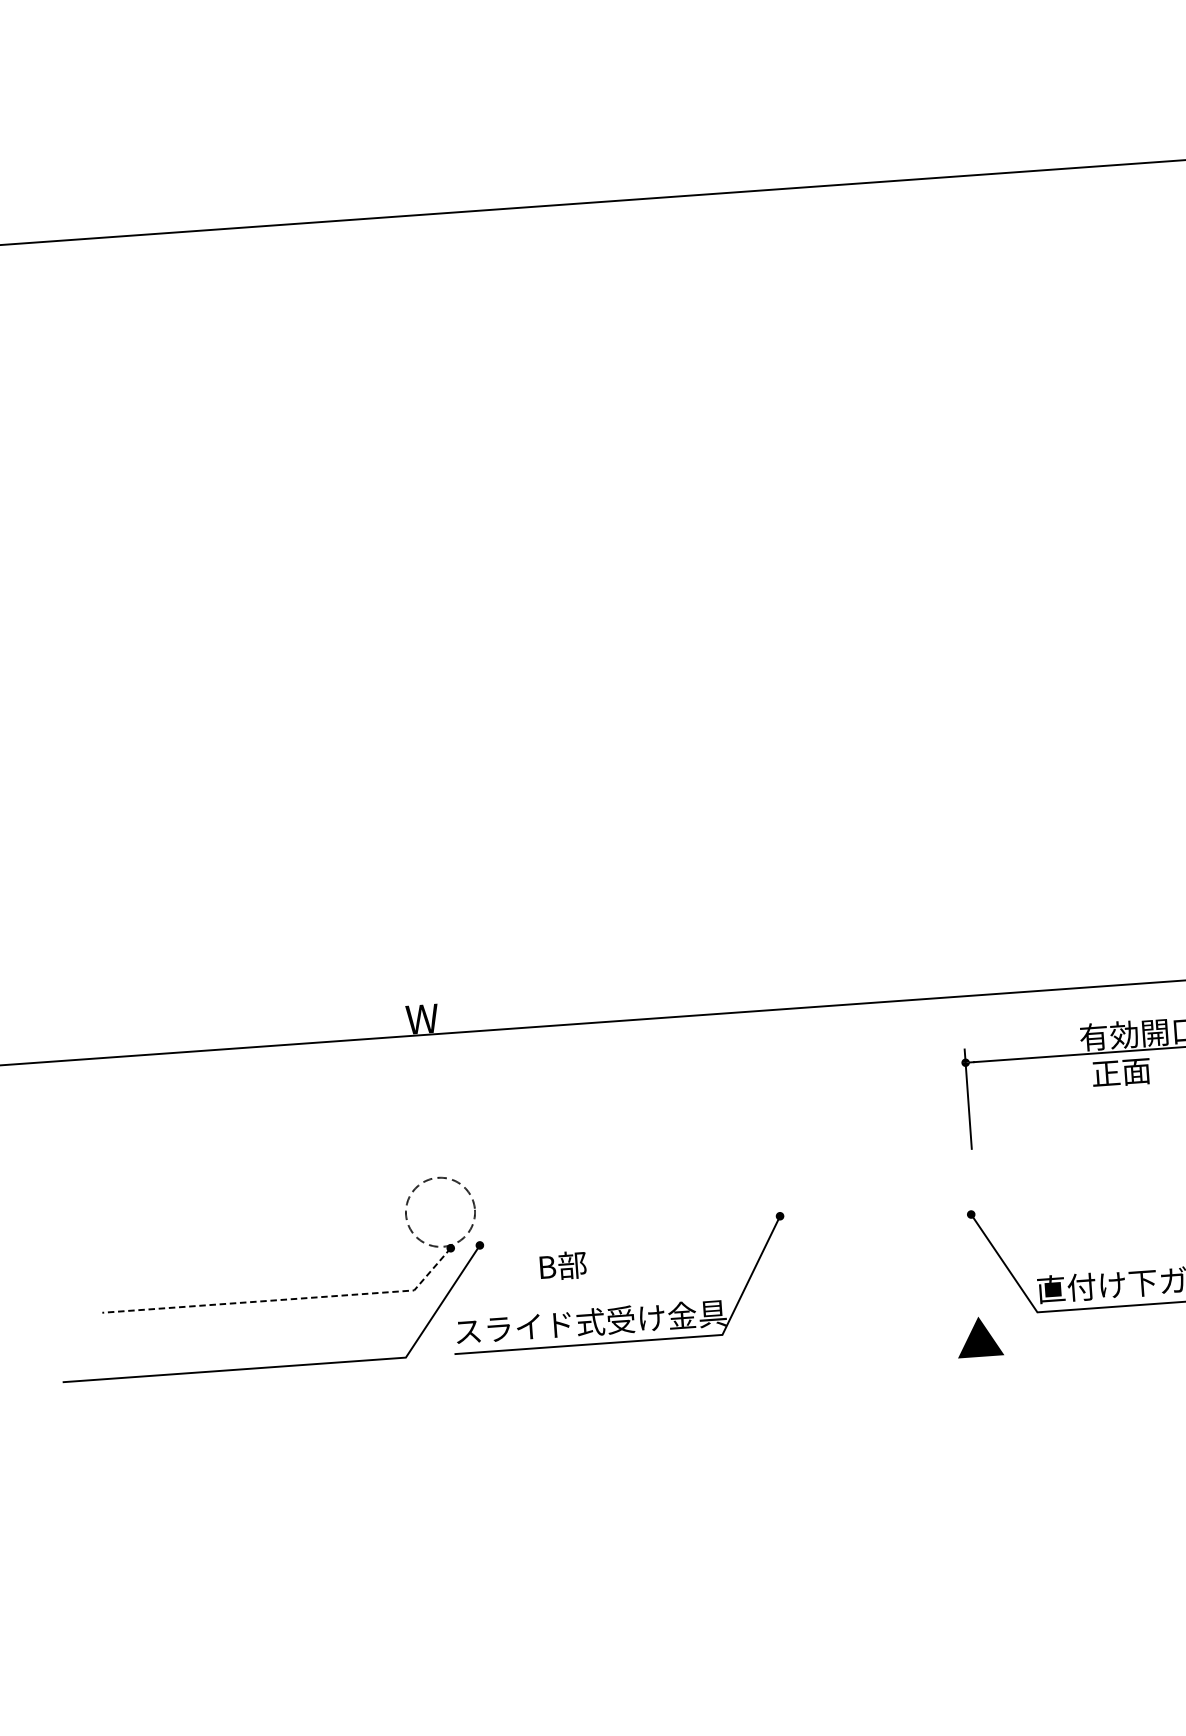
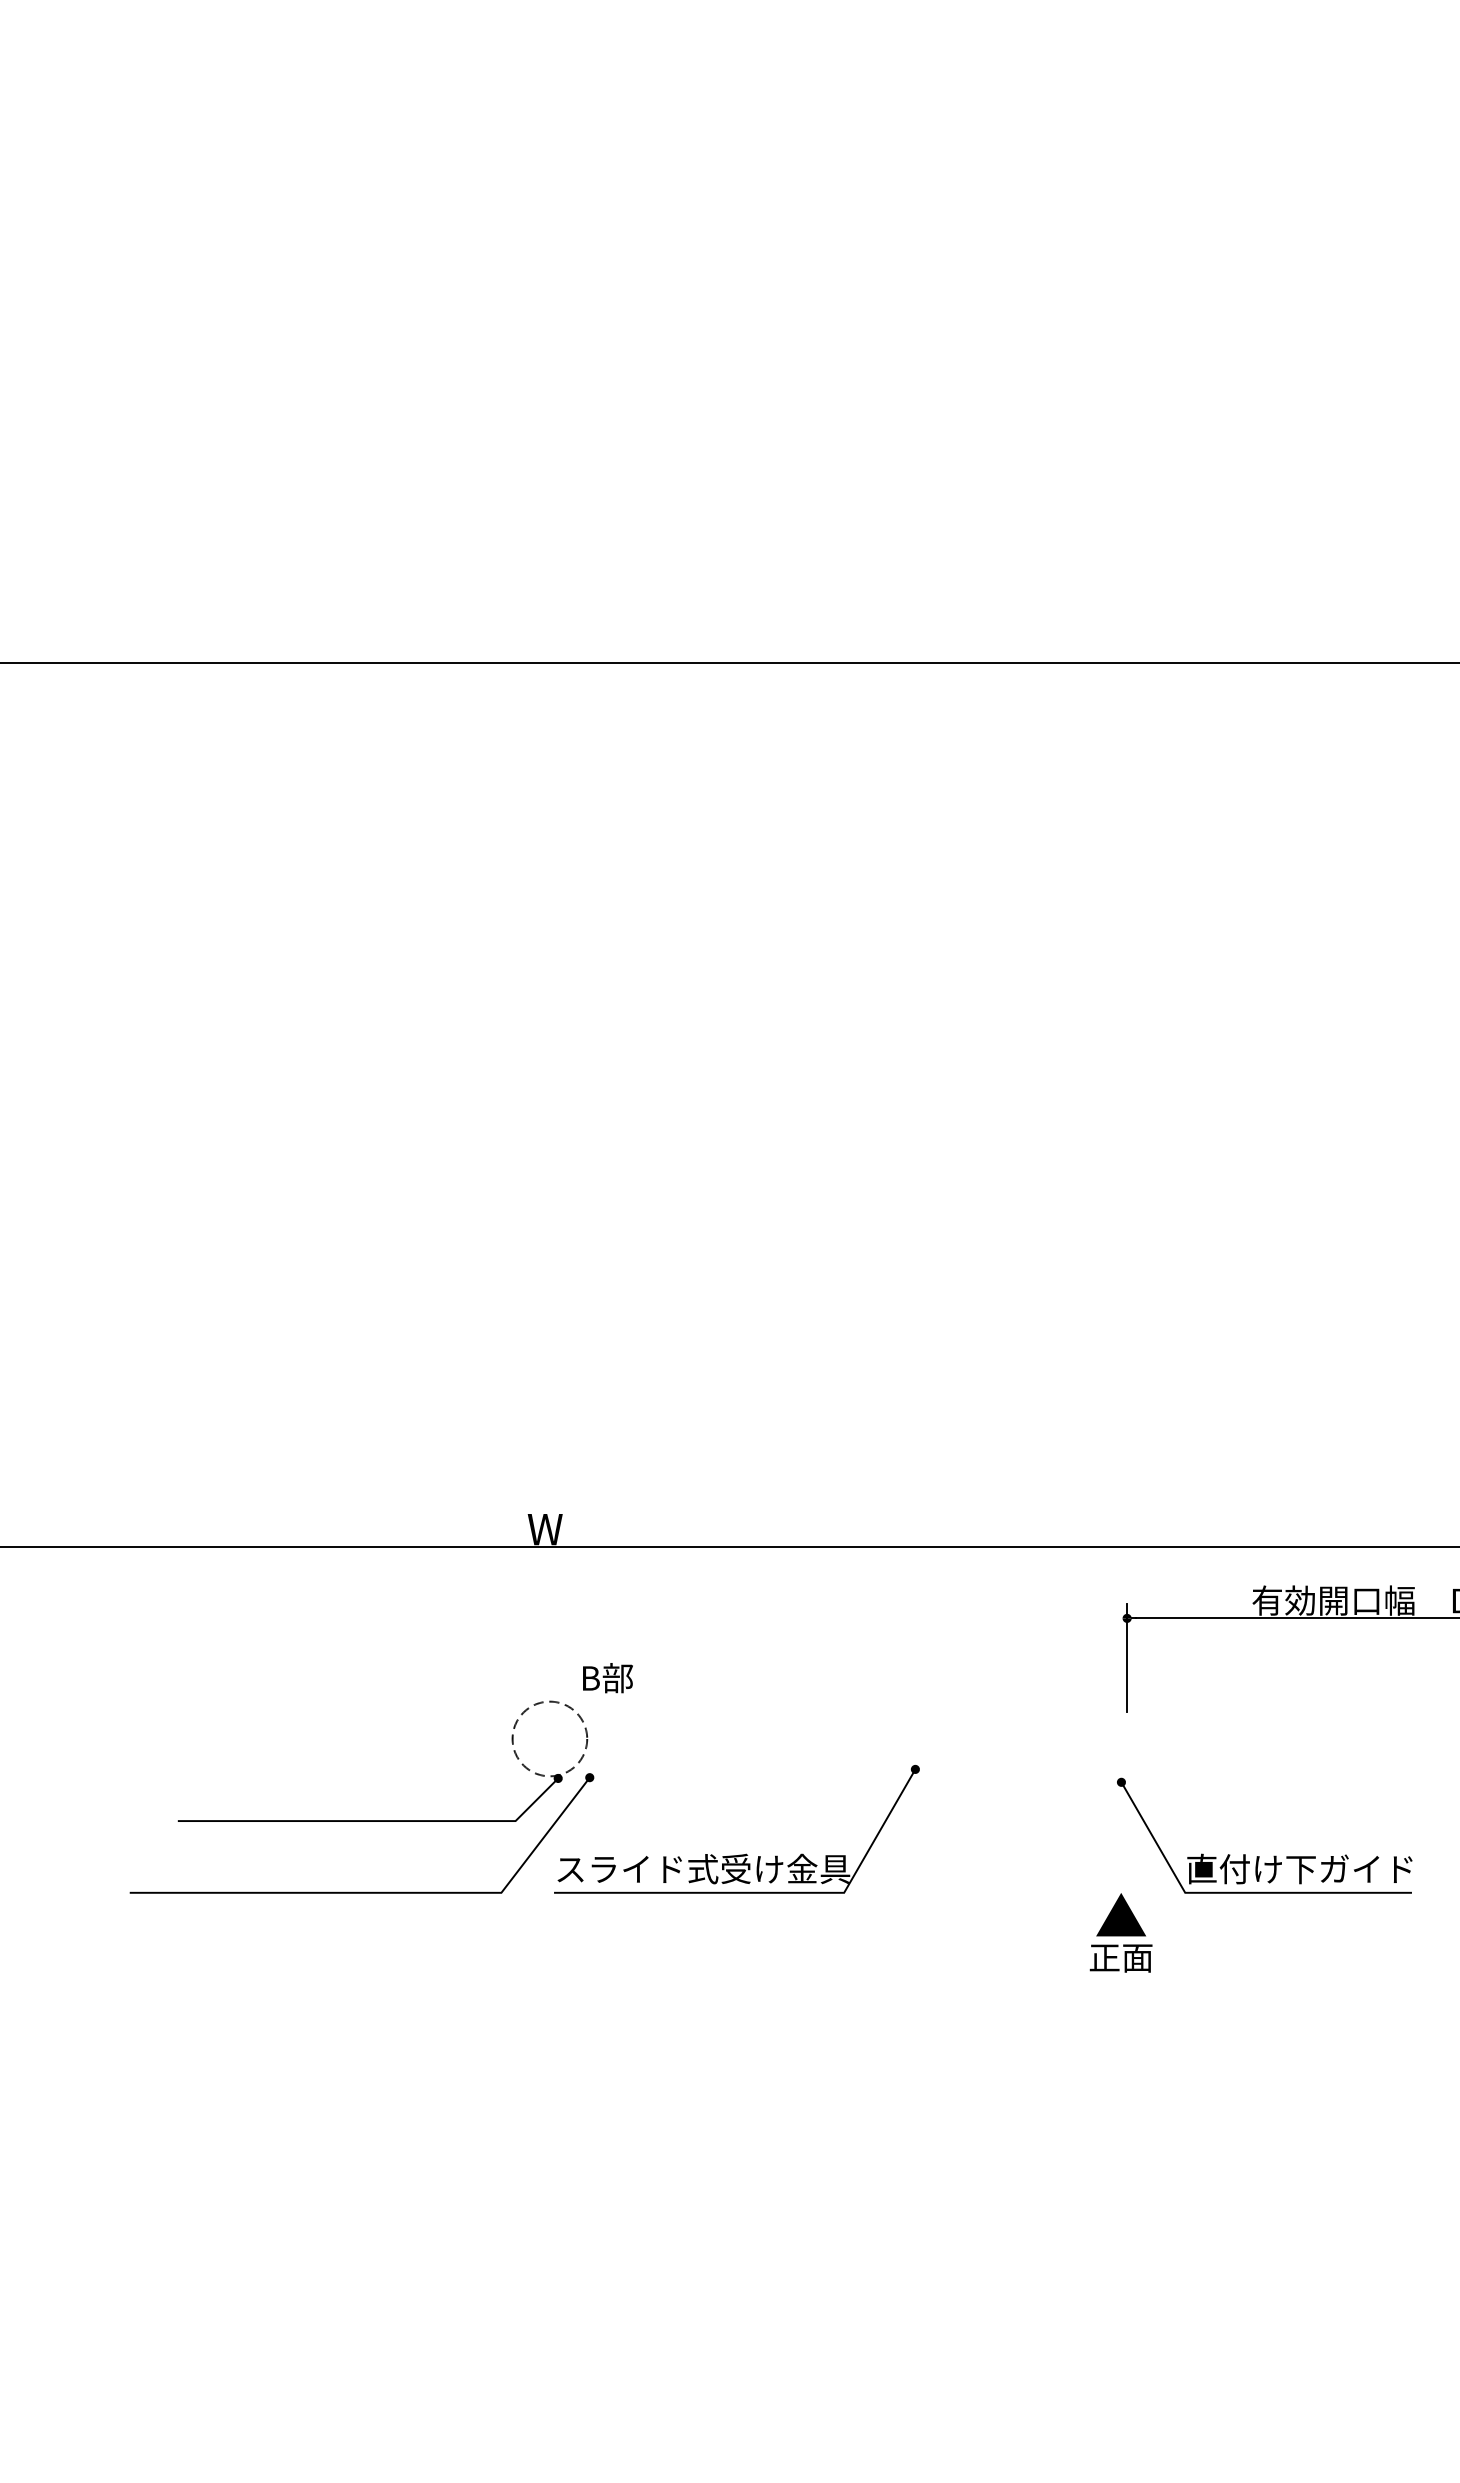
text: (1120, 1073) -> (1120, 1958), moved
text: (562, 1266) -> (607, 1678), moved
line: (286, 1299) -> (377, 1821), dashed -> solid

